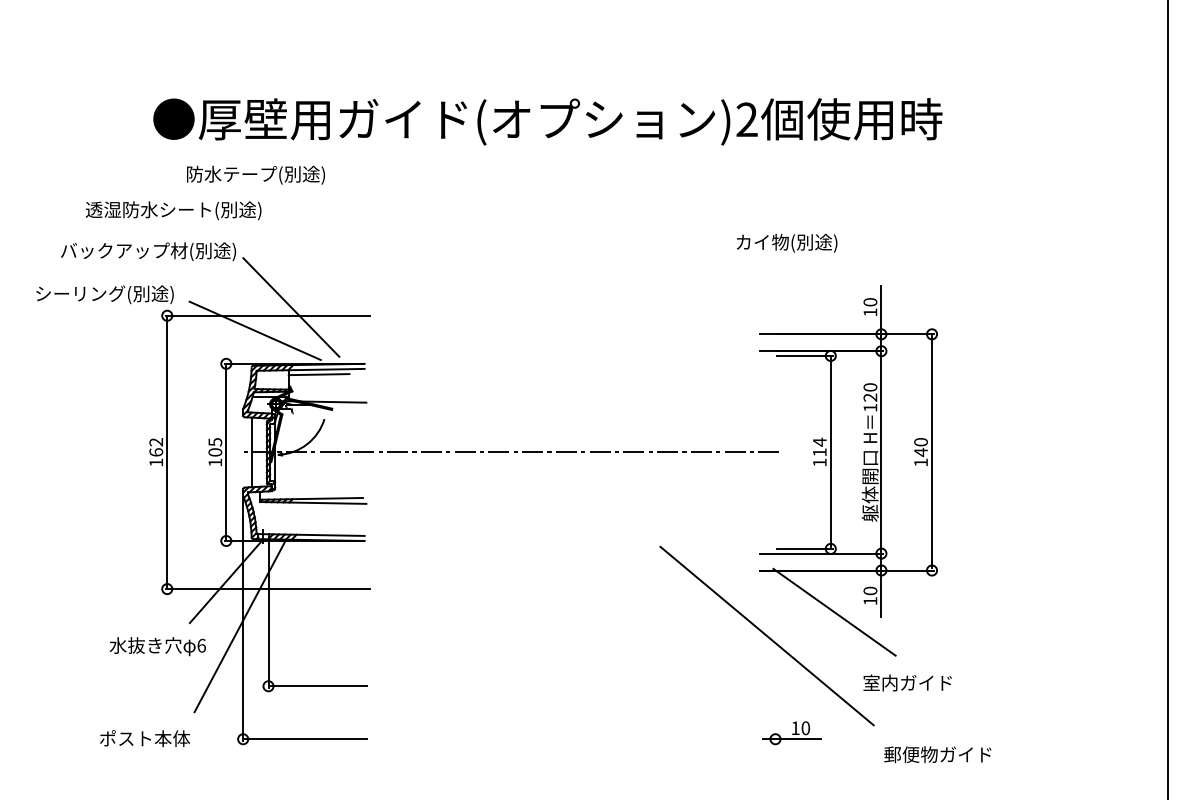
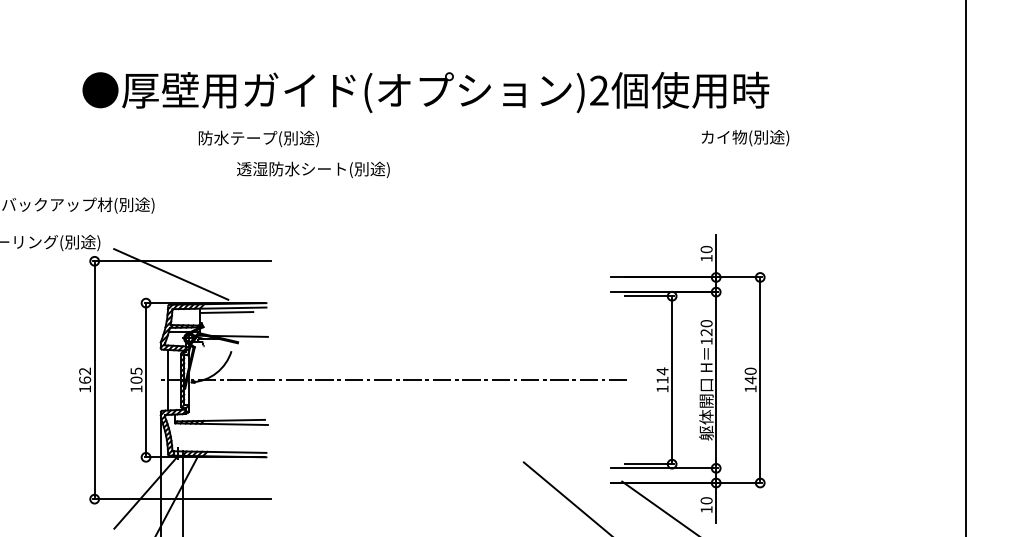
text: (255, 174) -> (258, 138), moved
text: (173, 210) -> (313, 169), moved
text: (787, 242) -> (745, 137), moved
line: (291, 307) -> (202, 254), removed

